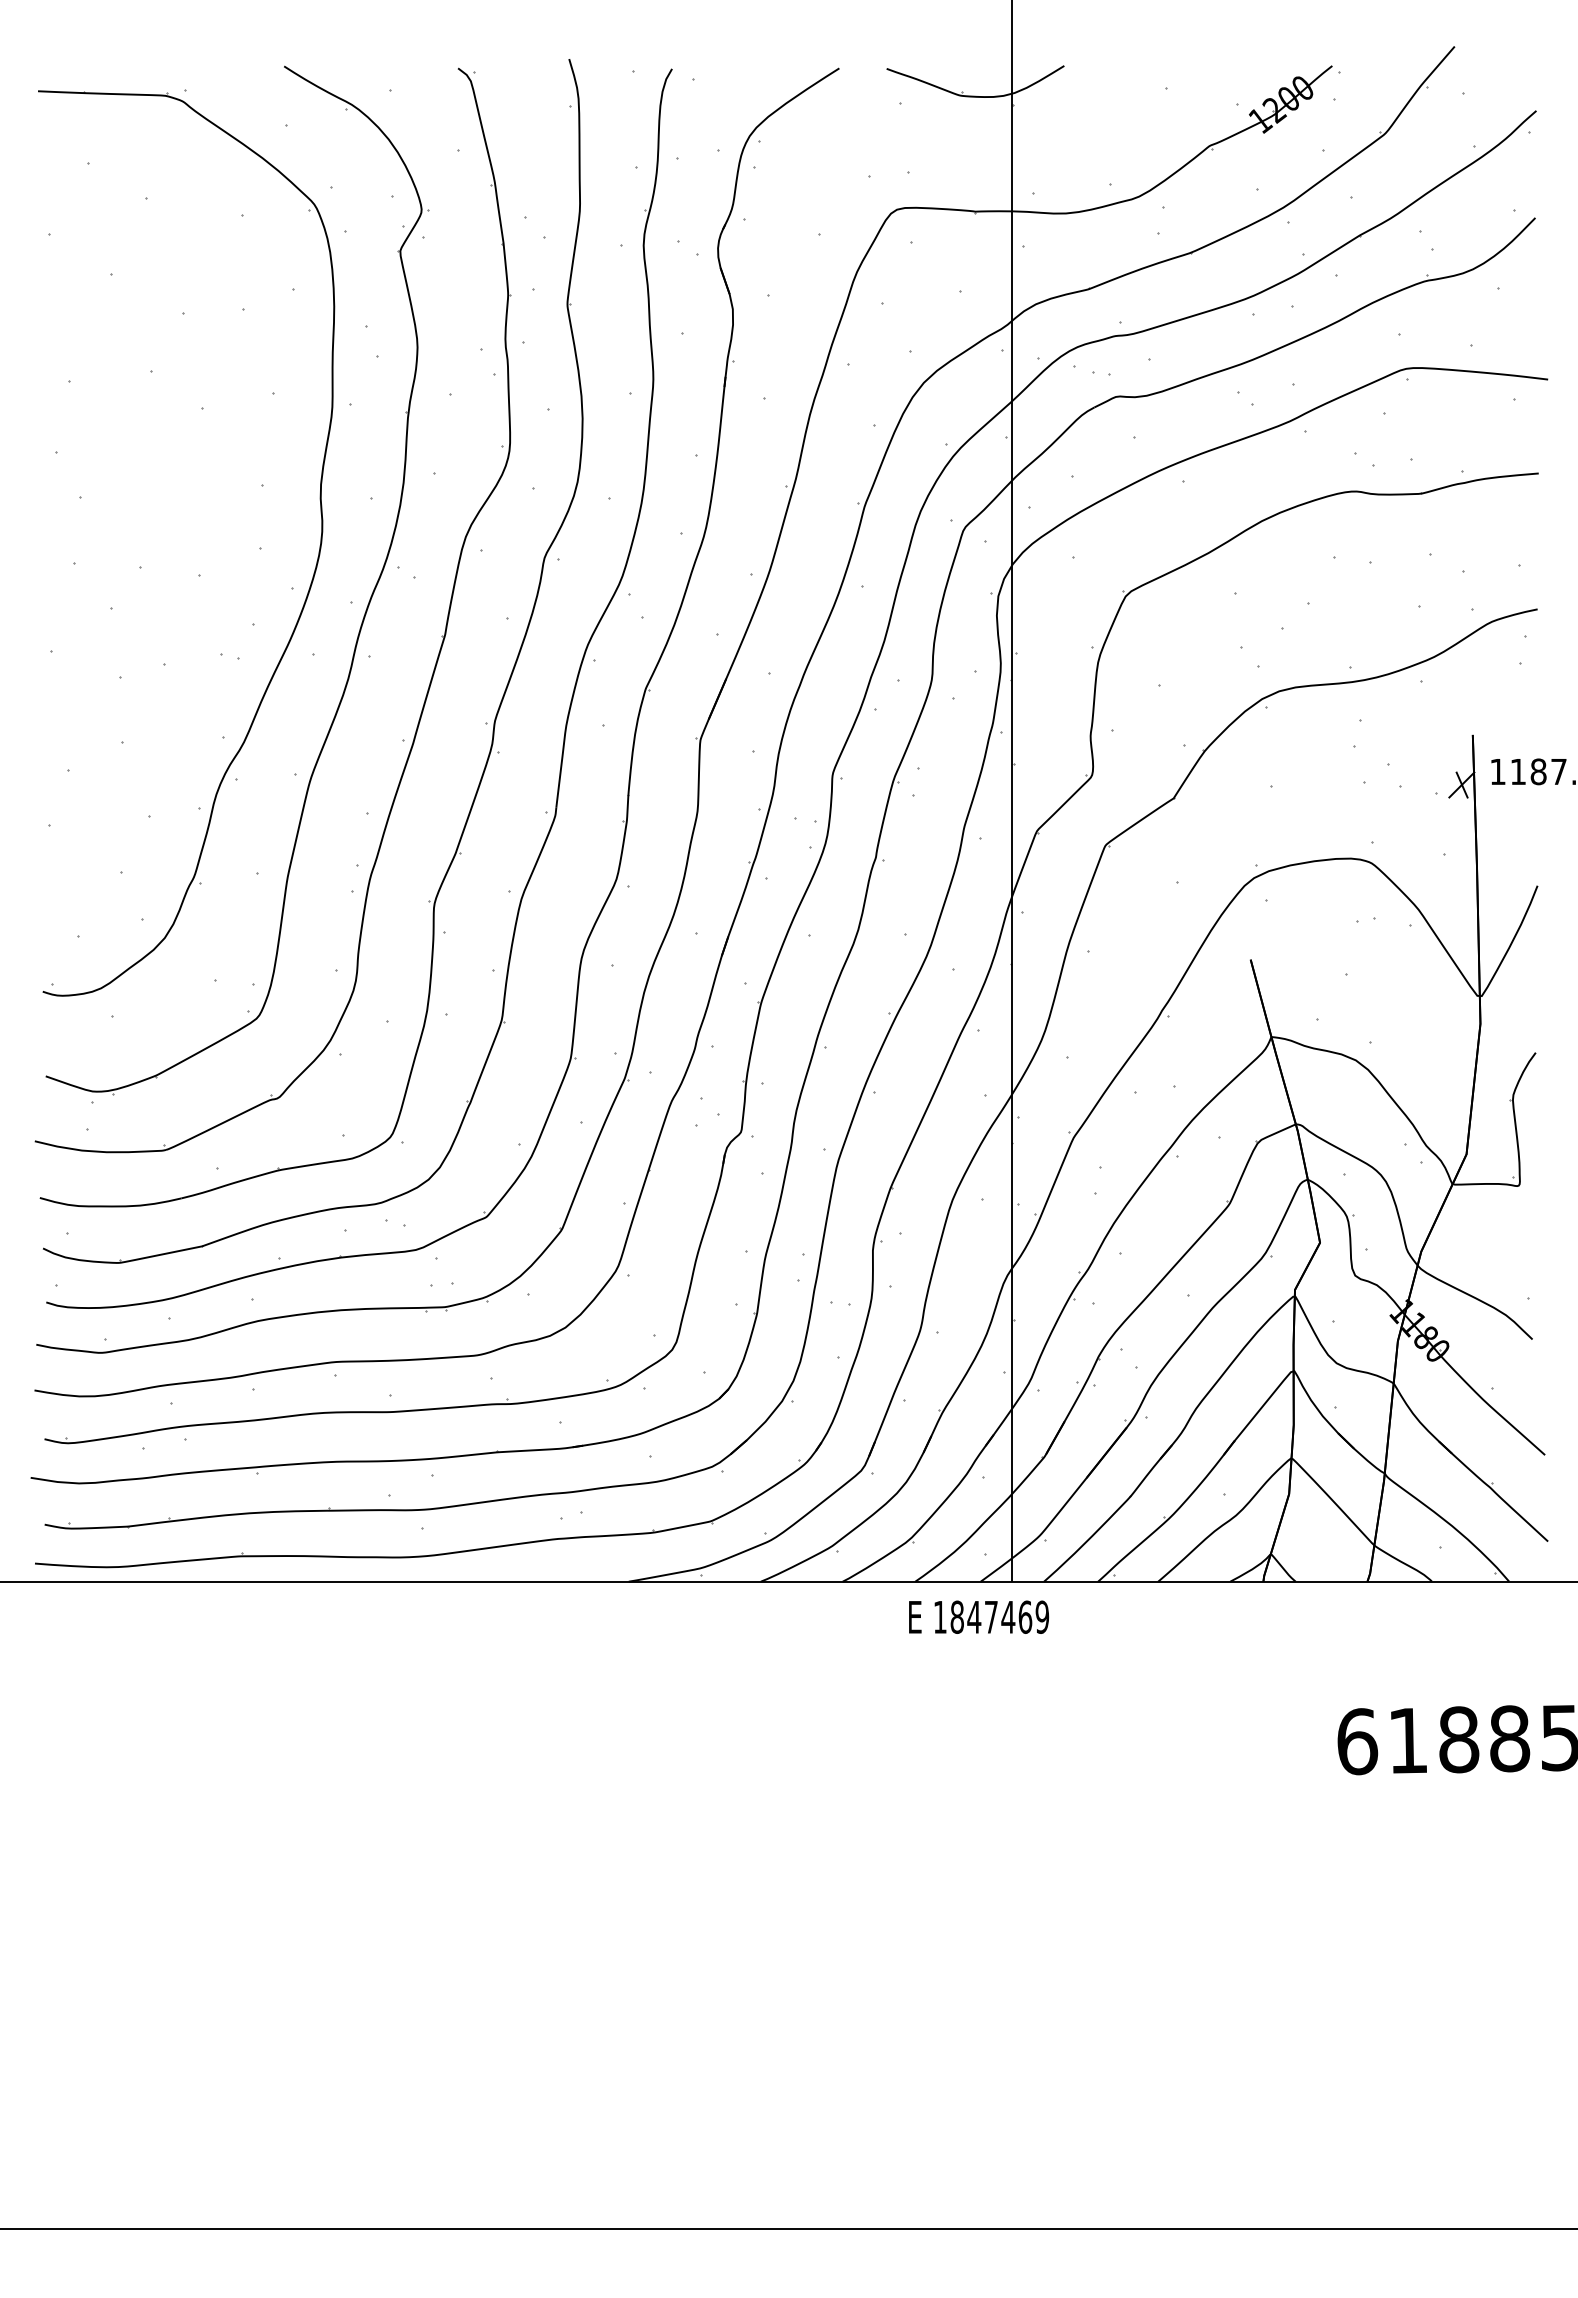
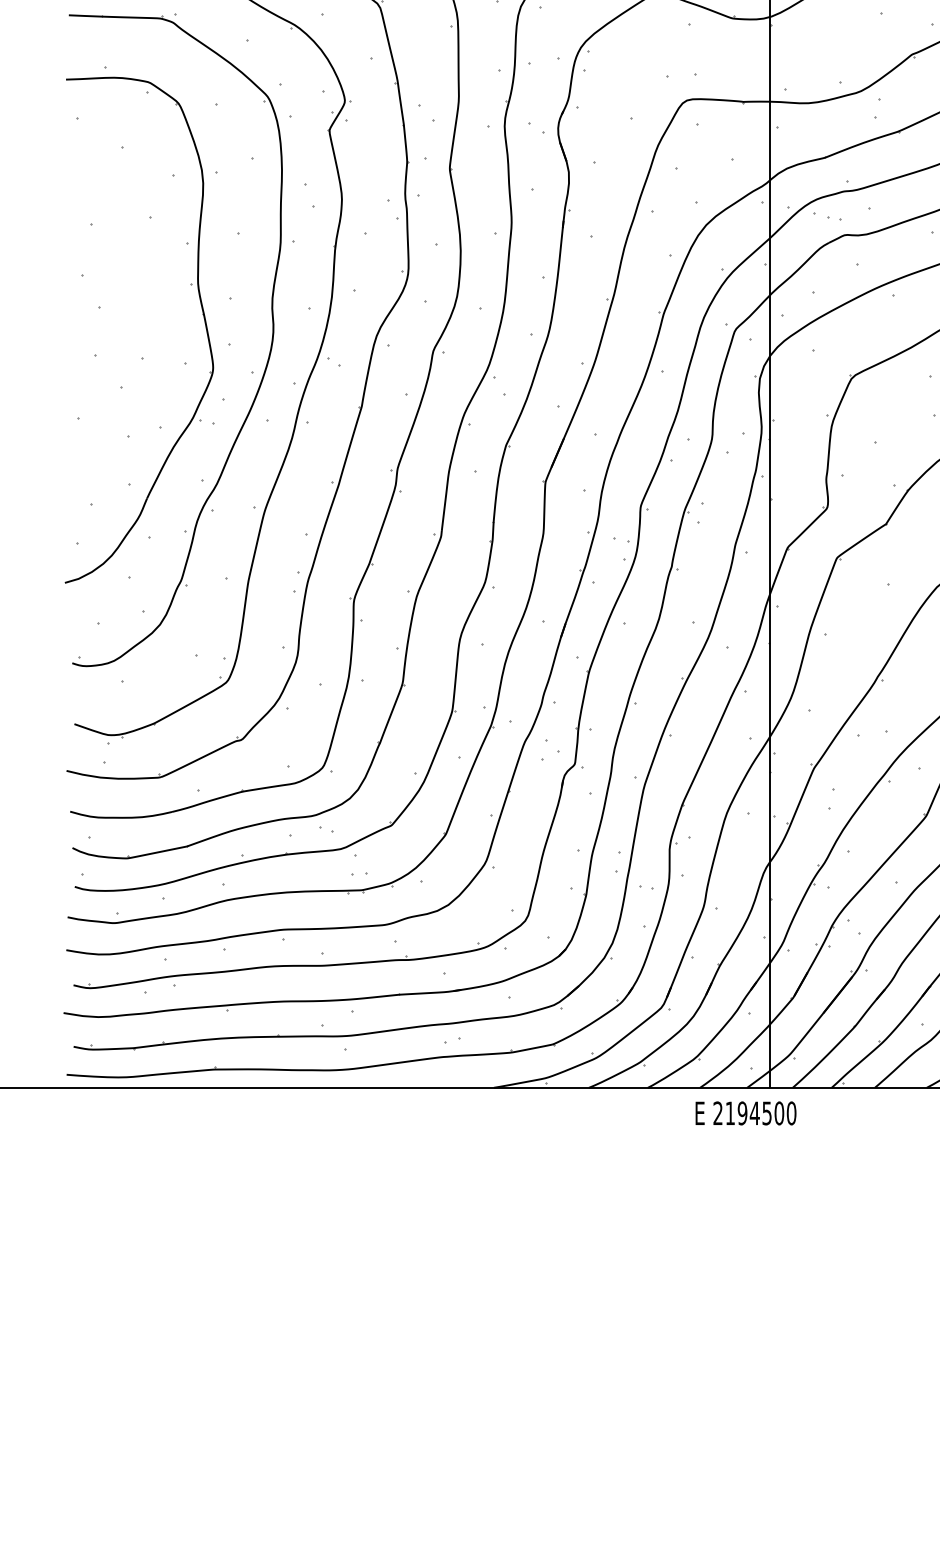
part: (223, 506) -> (202, 314), added
text: (991, 1616) -> (754, 1112), 1847469 -> 2194500

